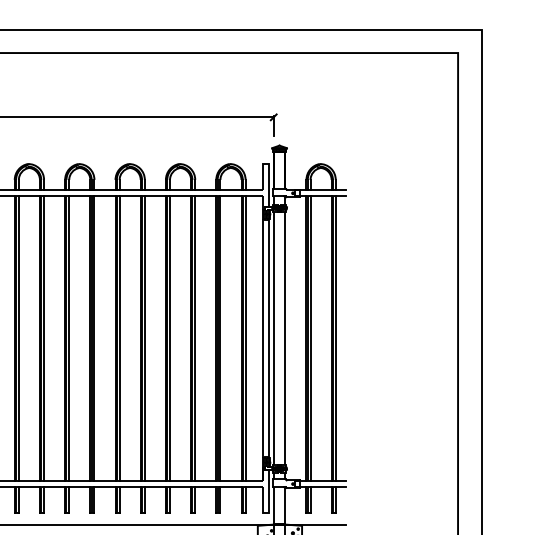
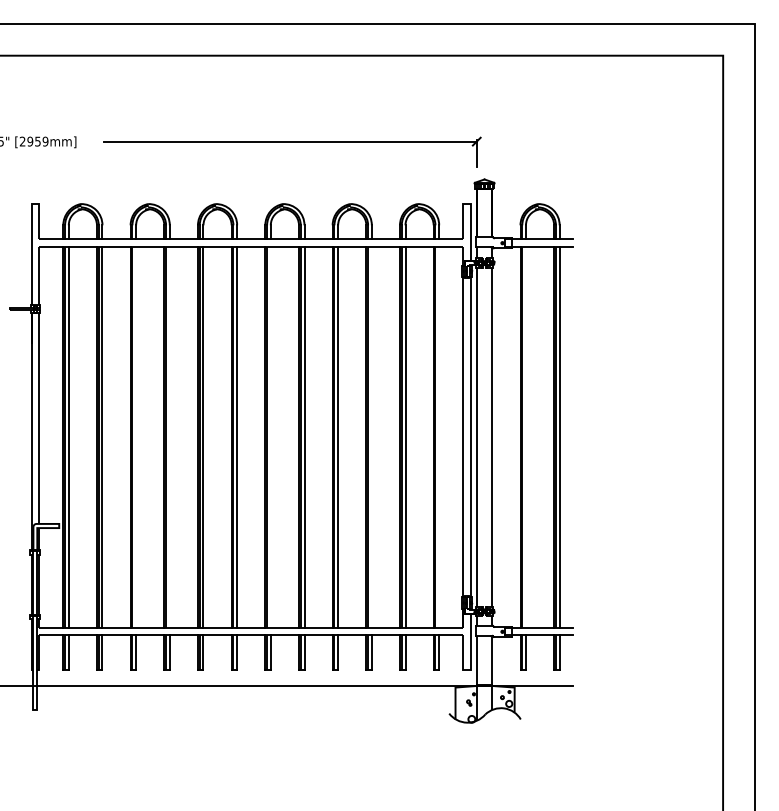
line: (19, 337) -> (136, 436), removed
line: (43, 337) -> (169, 436), removed
line: (119, 337) -> (270, 436), removed
line: (194, 337) -> (371, 436), removed
line: (245, 337) -> (439, 436), removed
line: (310, 337) -> (525, 436), removed

